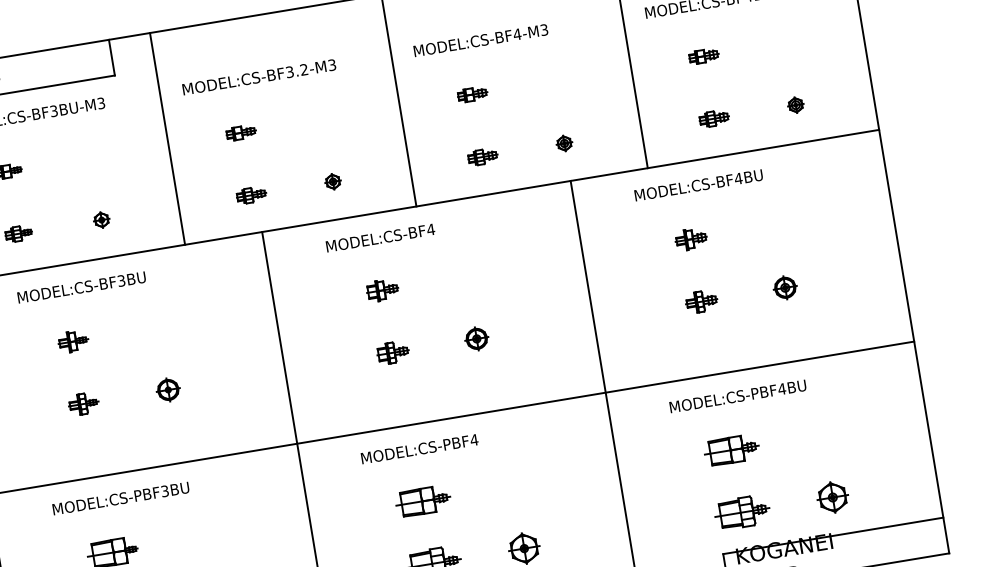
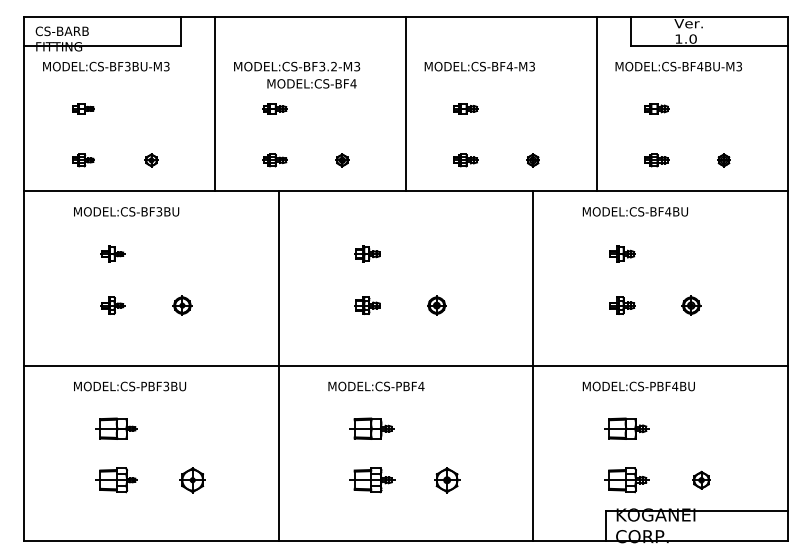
text: (379, 237) -> (311, 83), moved
part: (832, 497) -> (701, 480), size x0.7

